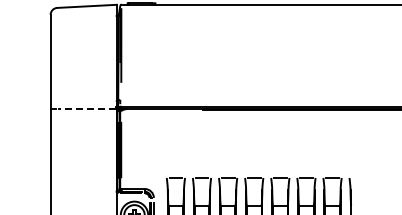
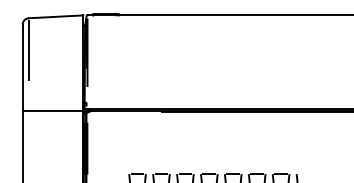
line: (57, 42) -> (28, 49), added
line: (86, 109) -> (55, 111), dashed -> solid

